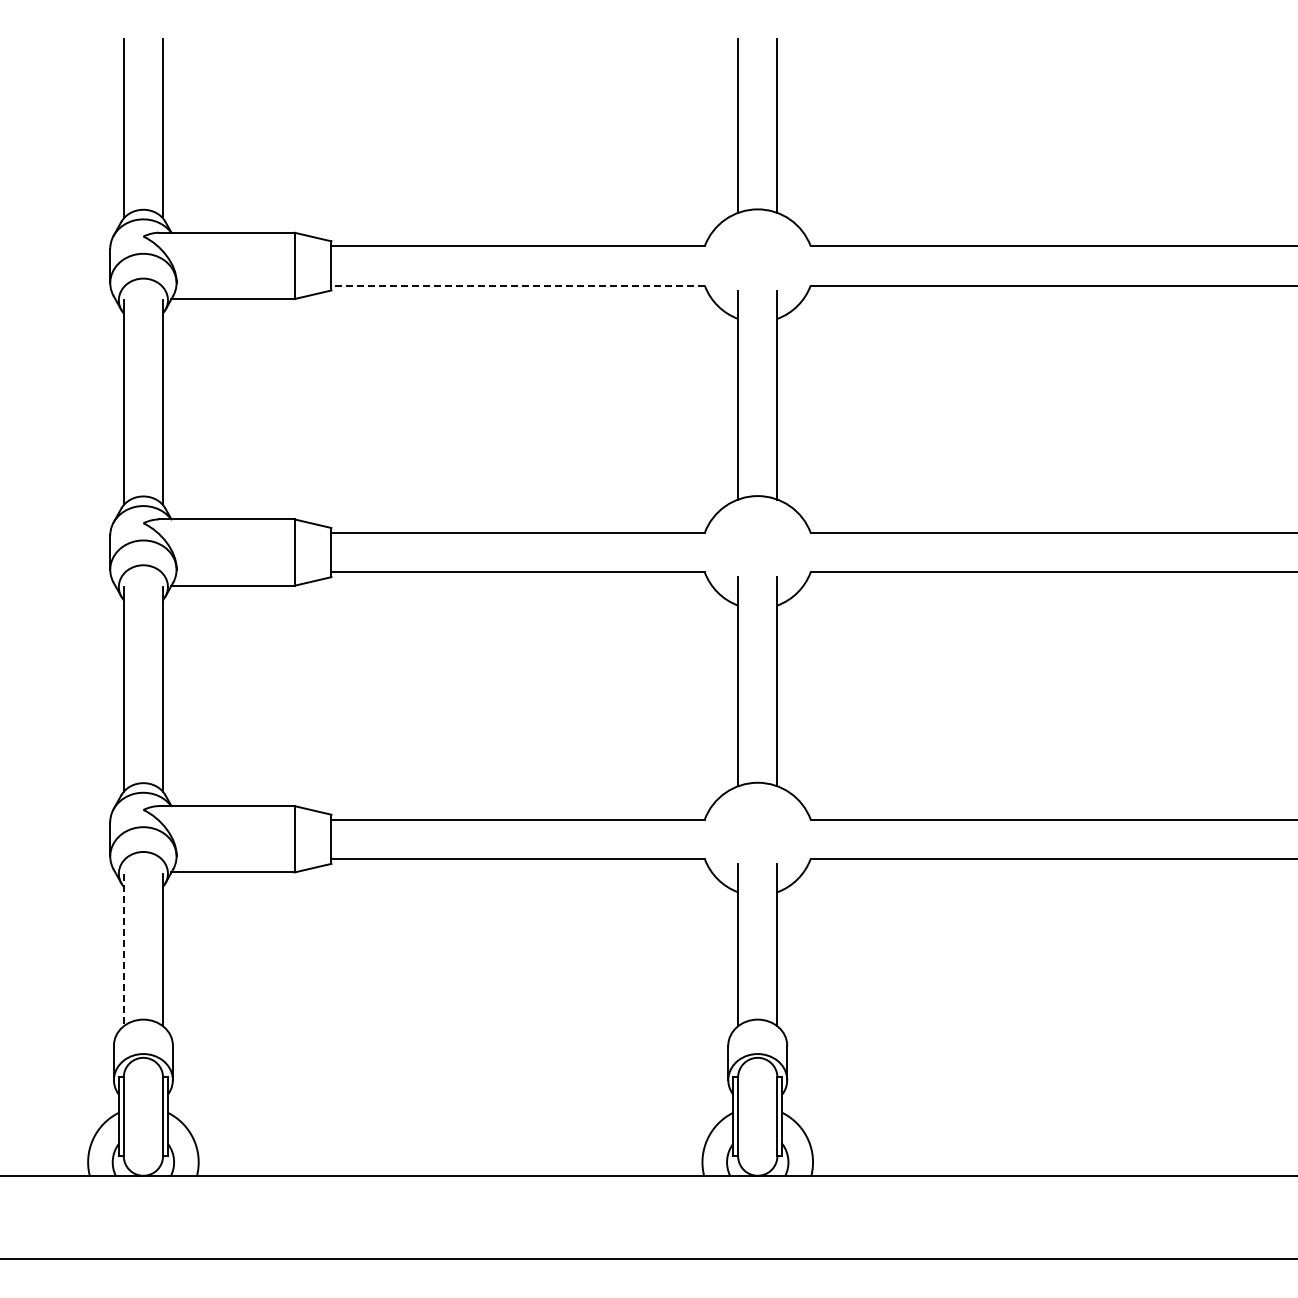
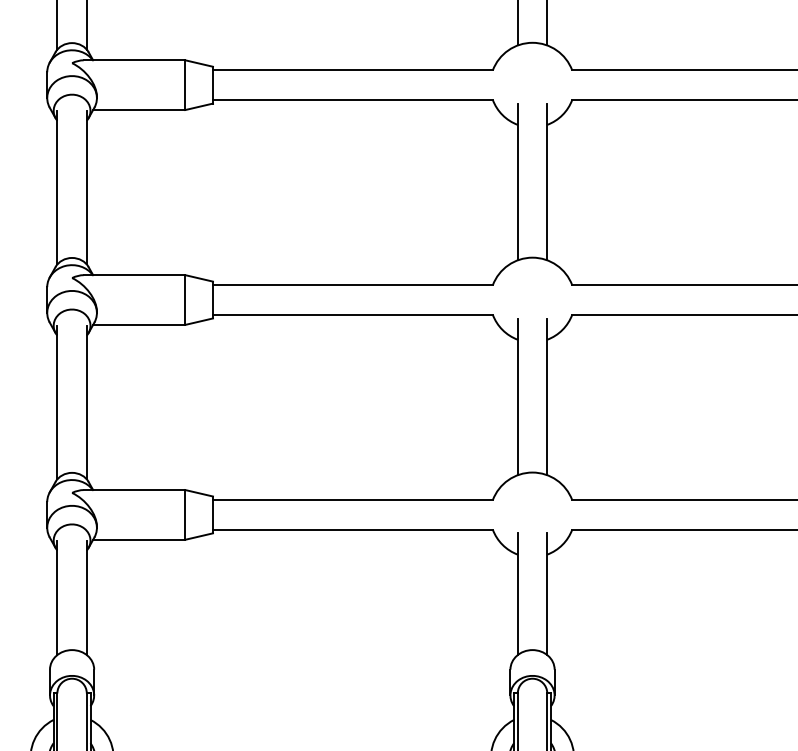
line: (518, 285) -> (353, 99), dashed -> solid
line: (123, 950) -> (57, 598), dashed -> solid

